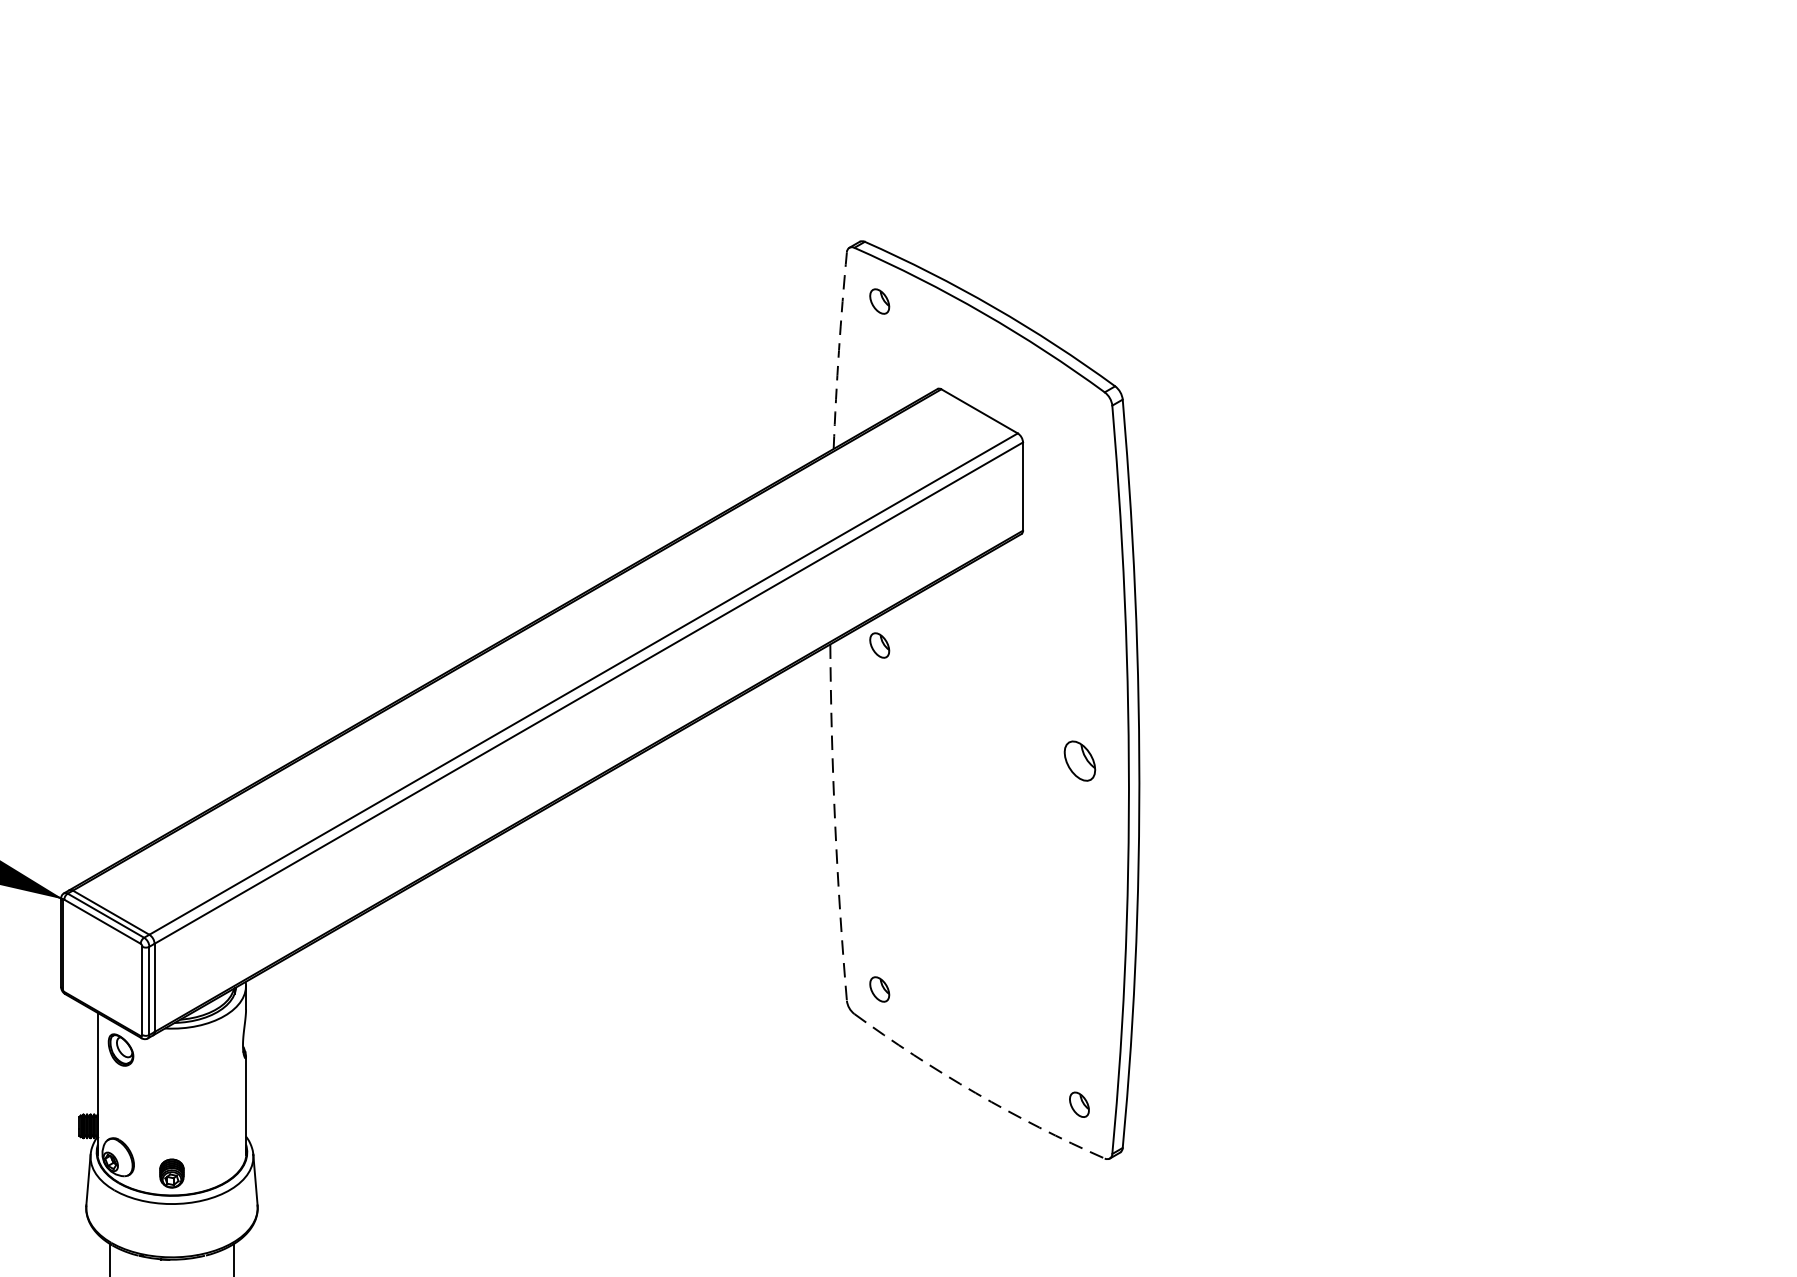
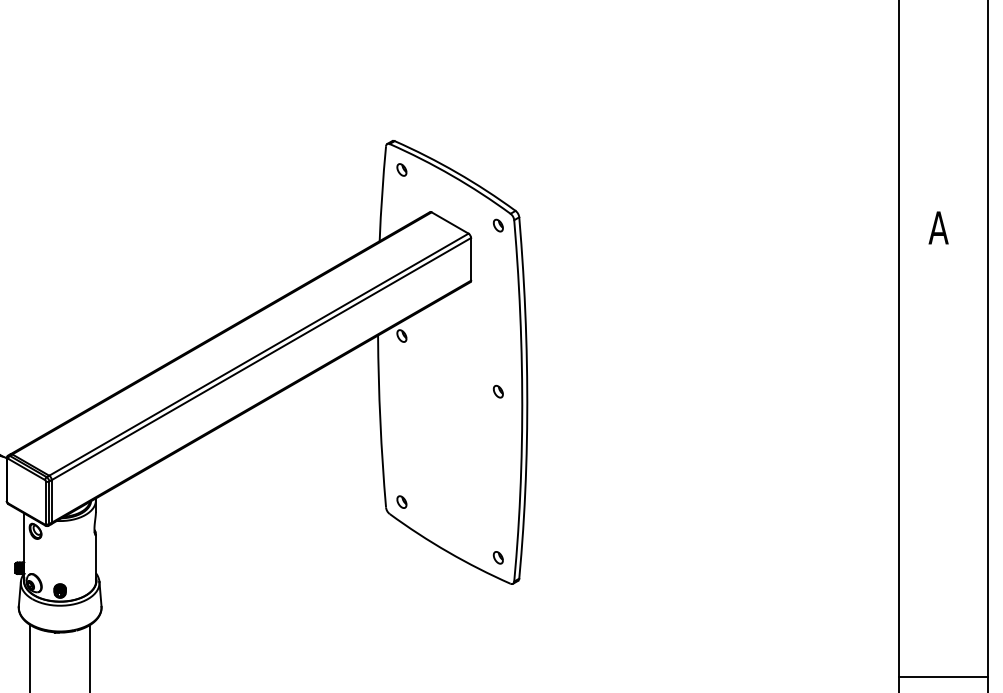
arc: (839, 350) -> (382, 193), dashed -> solid
part: (1077, 416) -> (497, 225), added
part: (1077, 760) -> (497, 391), size x0.62
arc: (835, 822) -> (380, 421), dashed -> solid
arc: (976, 1093) -> (448, 552), dashed -> solid

